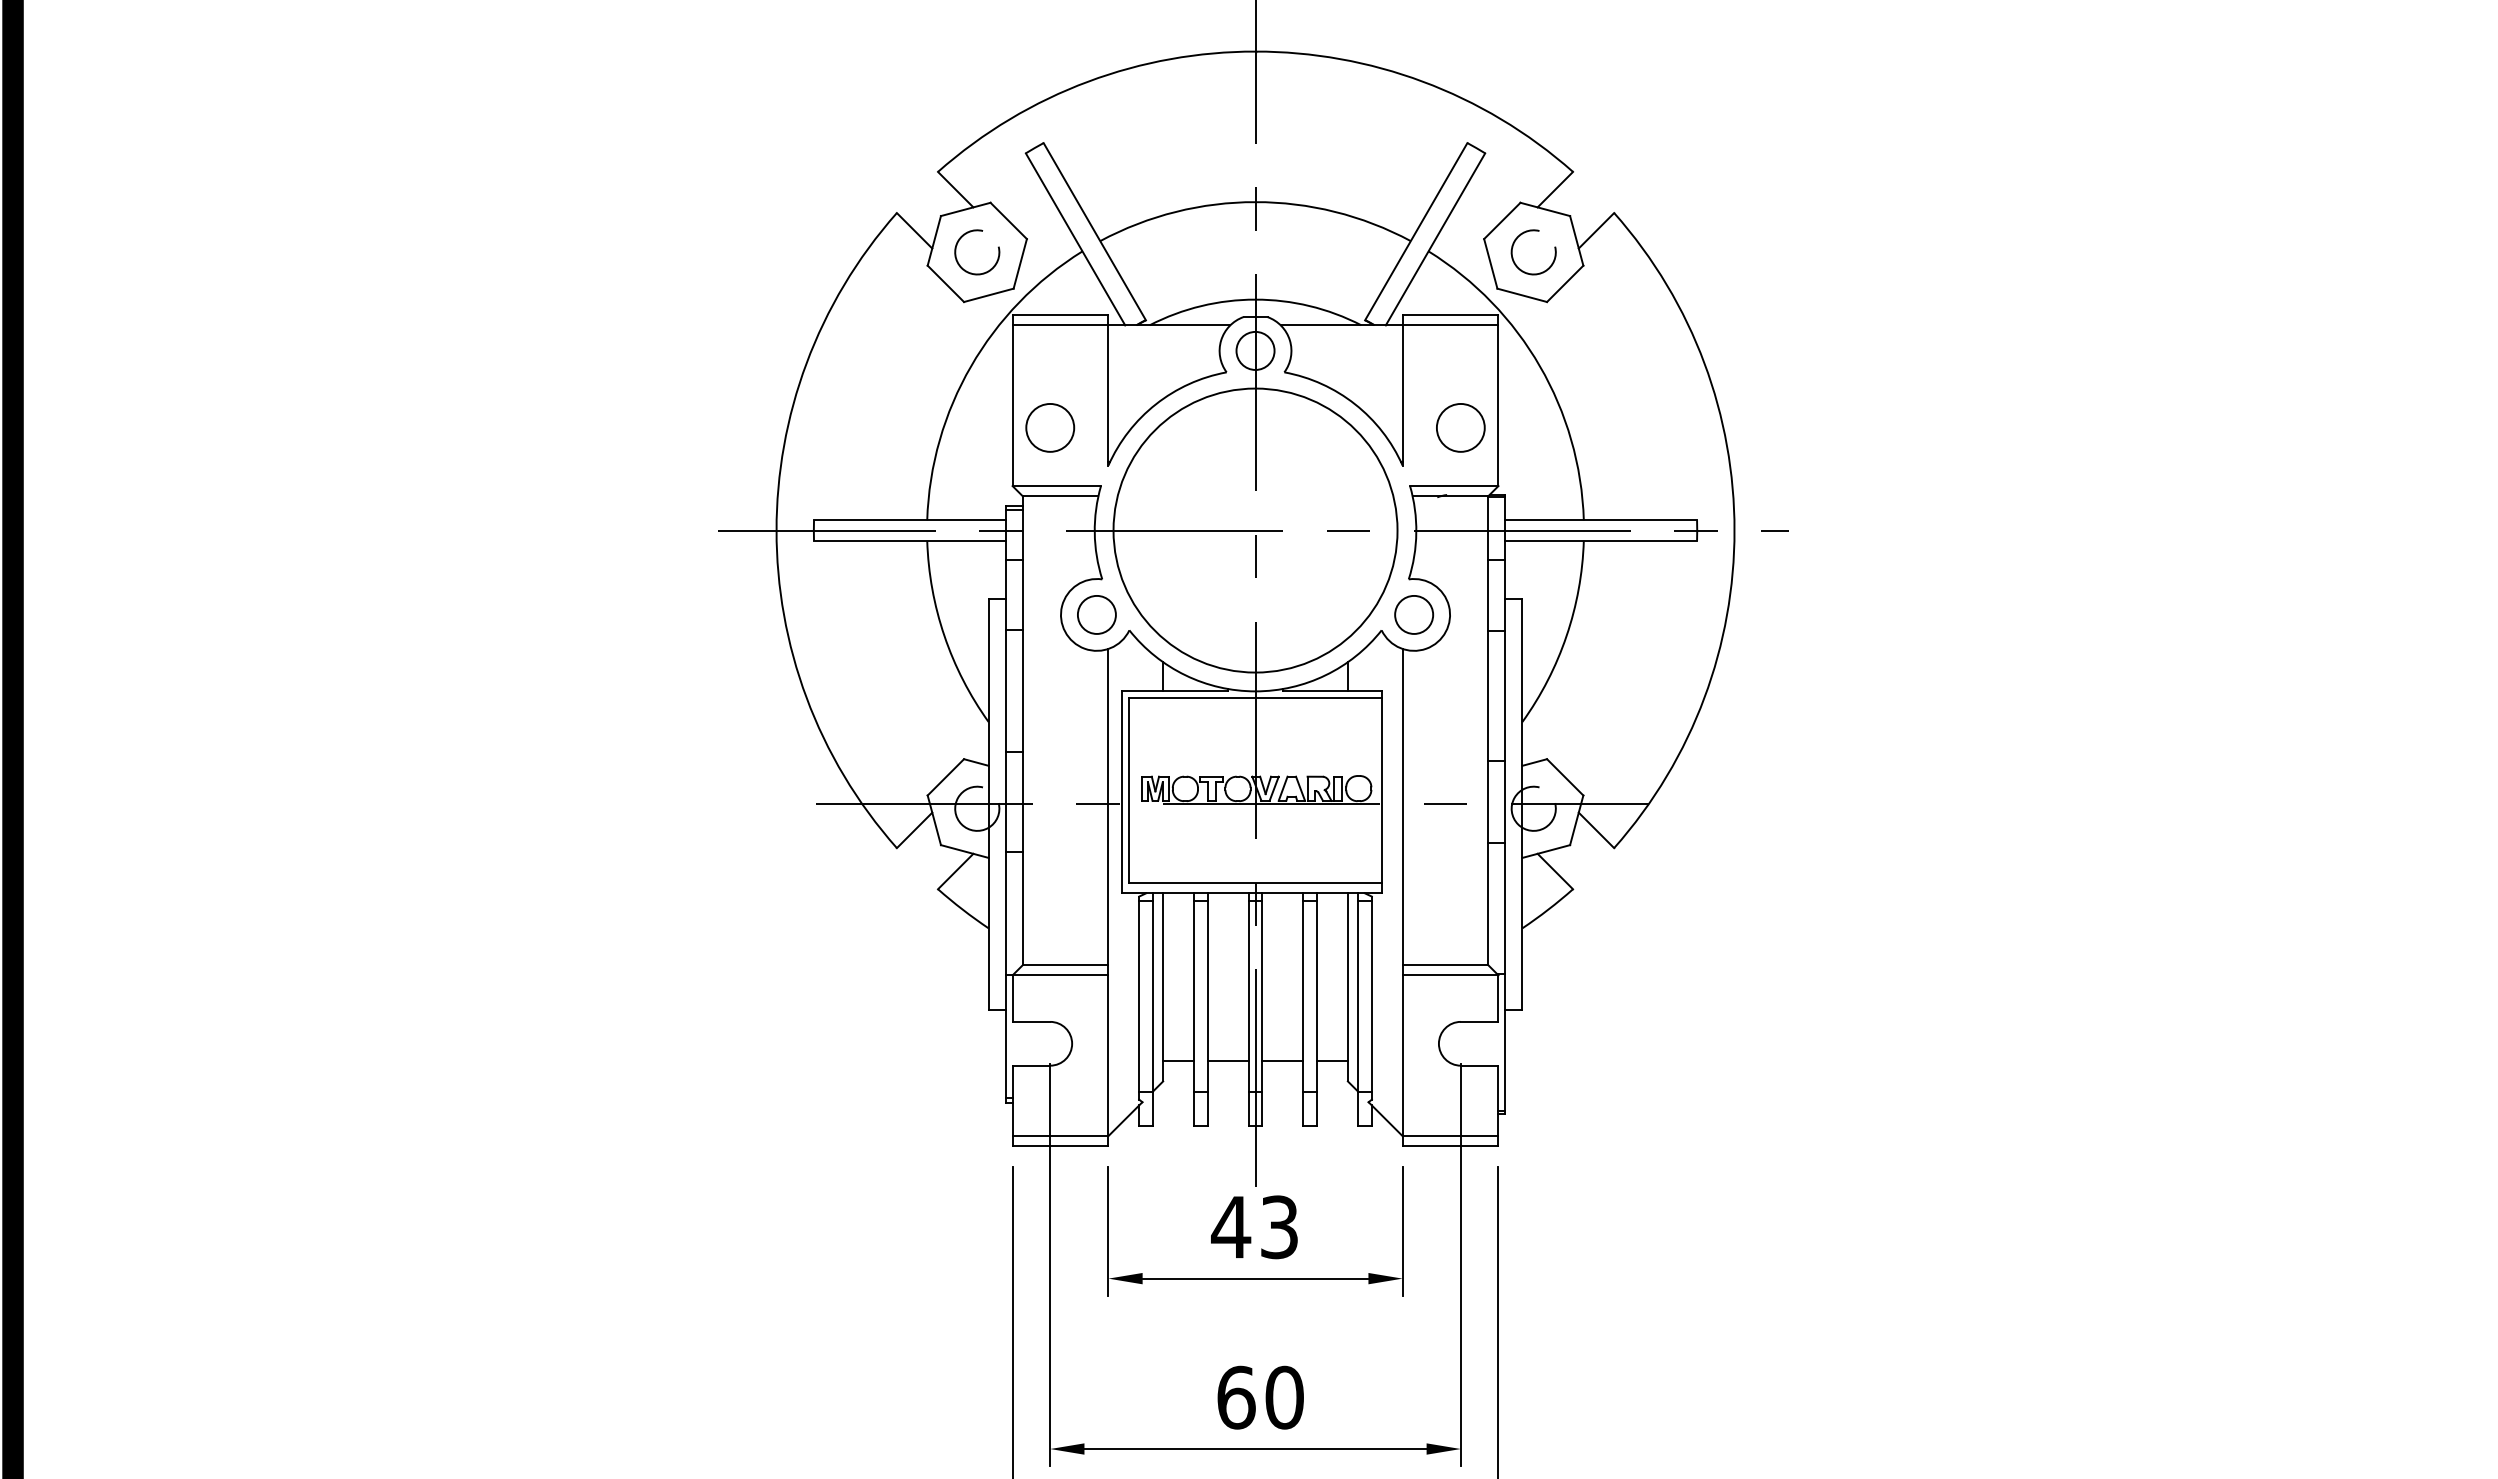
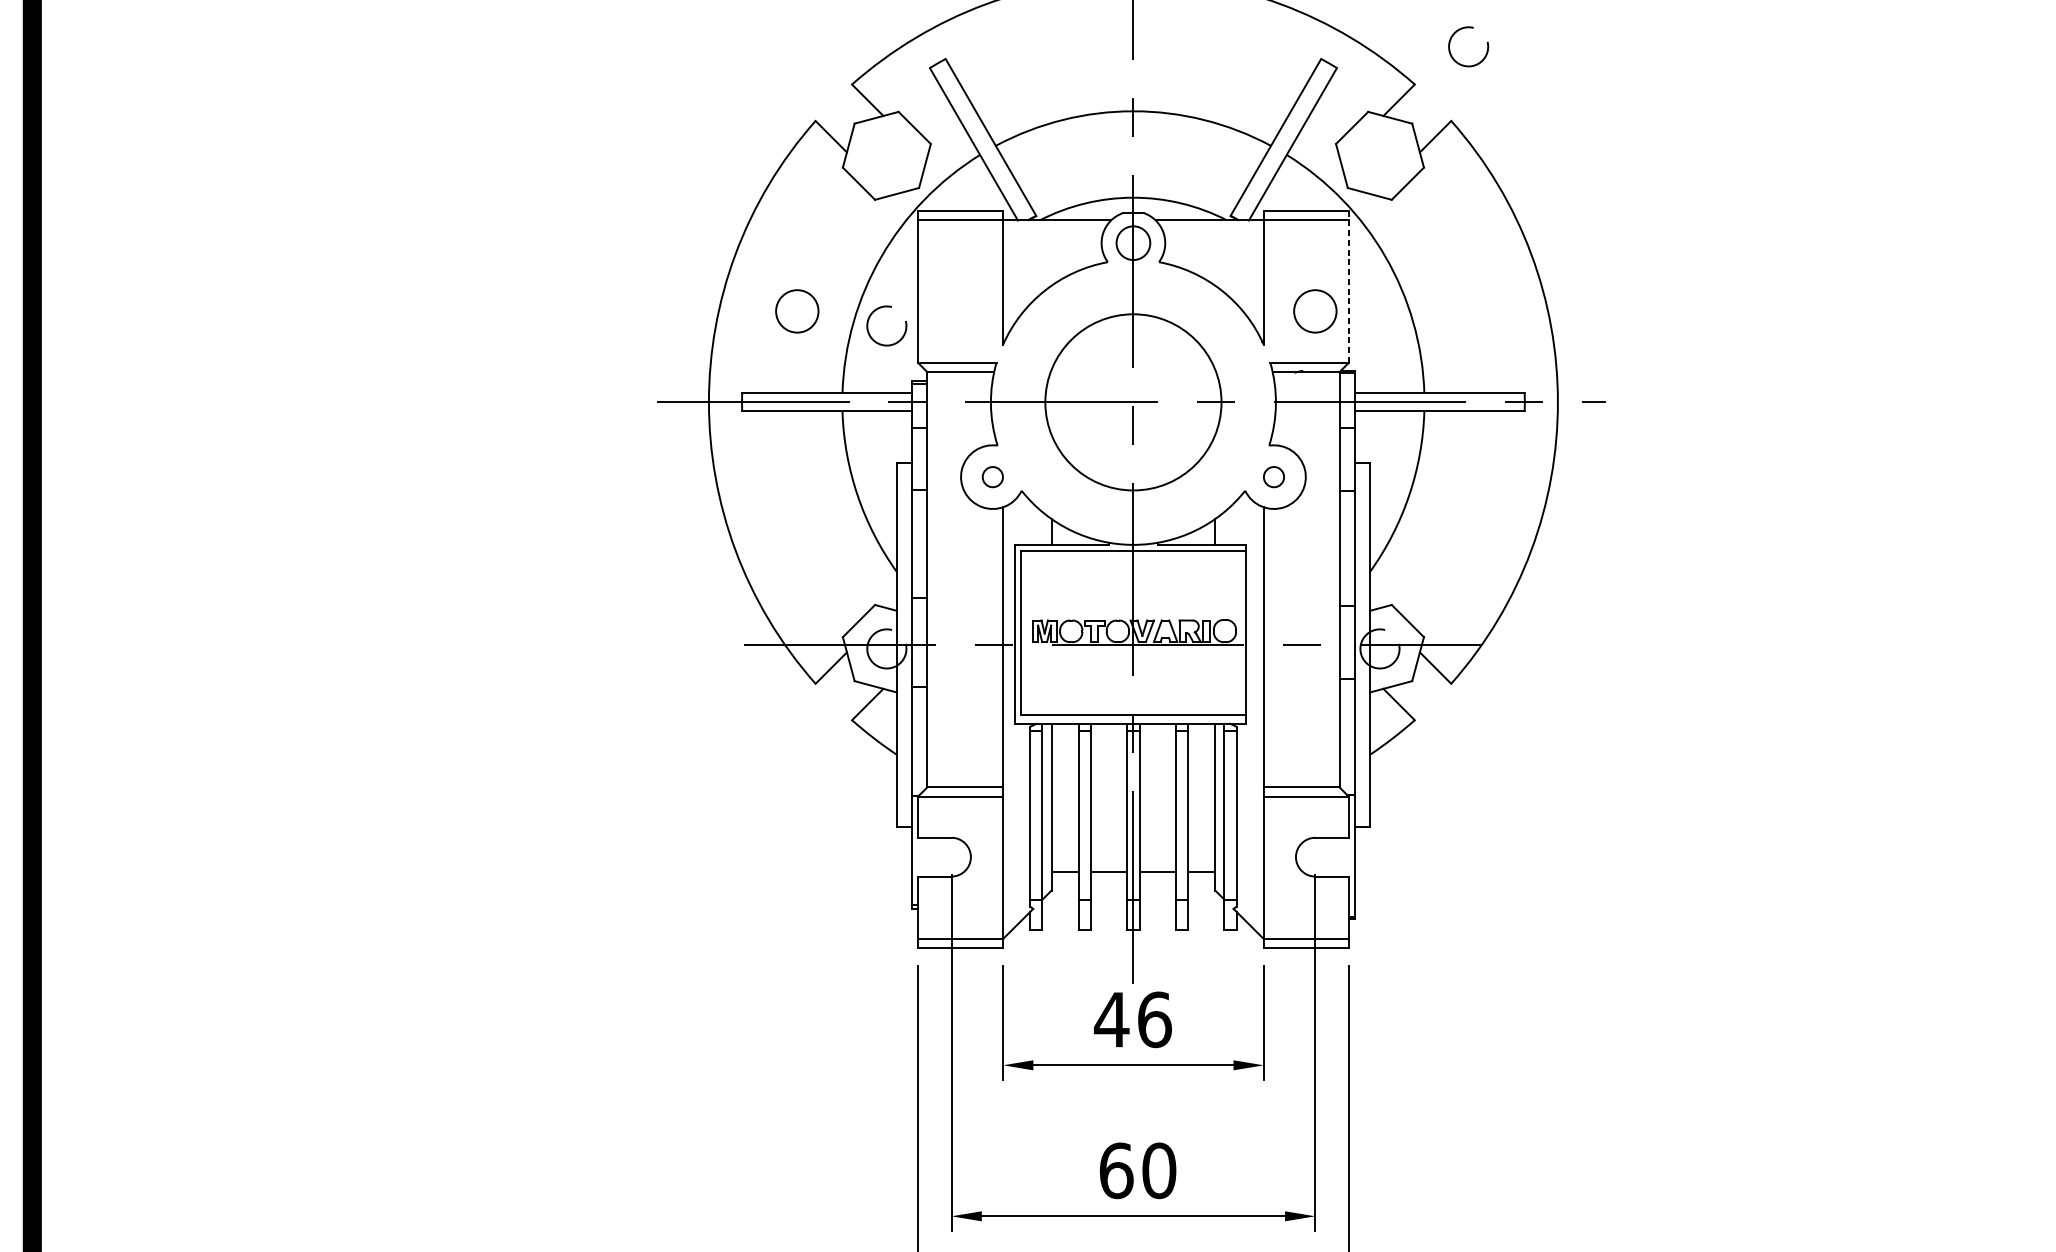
arc: (995, 262) -> (902, 334), moved
arc: (1518, 266) -> (1455, 59), moved
line: (1498, 400) -> (1348, 287), solid -> dashed
circle: (1050, 427) -> (797, 311), moved
circle: (1255, 530) -> (1133, 402), size x0.7
circle: (1096, 614) -> (992, 476), size x0.6
circle: (1414, 614) -> (1274, 476), size x0.6
text: (1279, 1227) -> (1154, 1019), 43 -> 46

